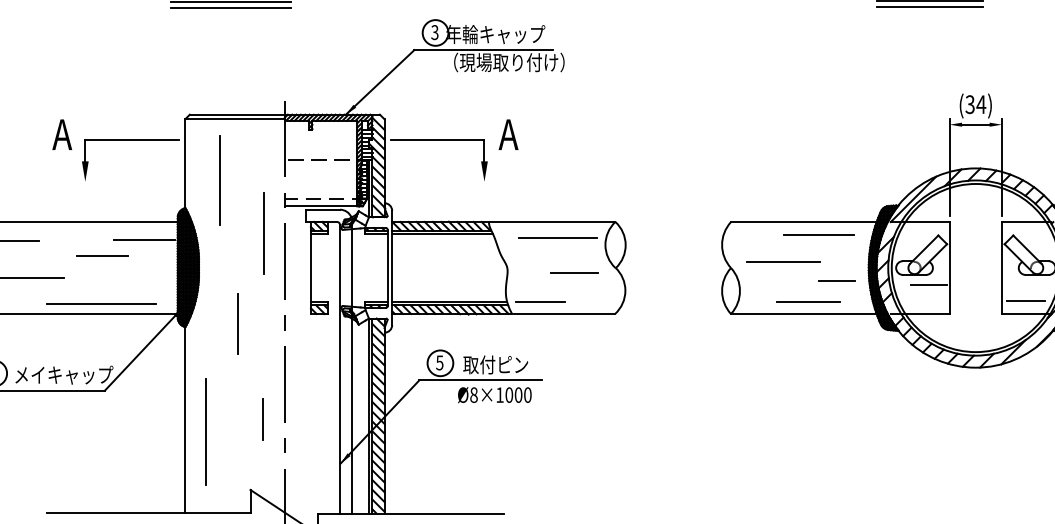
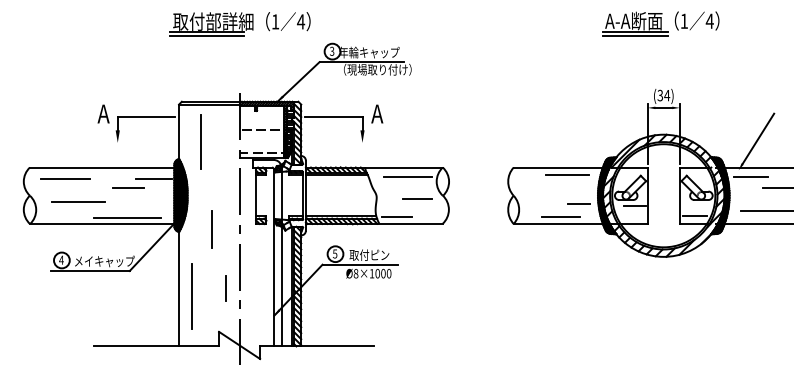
line: (262, 231) -> (226, 173), removed
line: (782, 262) -> (545, 192), removed

